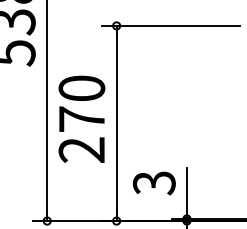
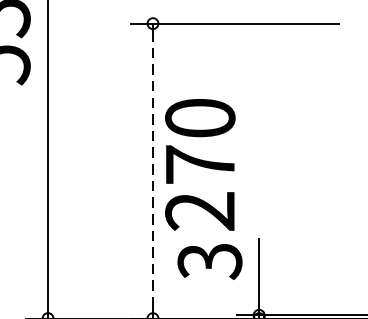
text: (81, 118) -> (199, 163), moved
line: (116, 123) -> (152, 171), solid -> dashed

